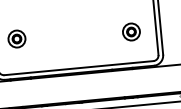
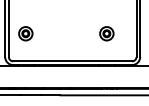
part: (130, 31) -> (106, 33), moved

